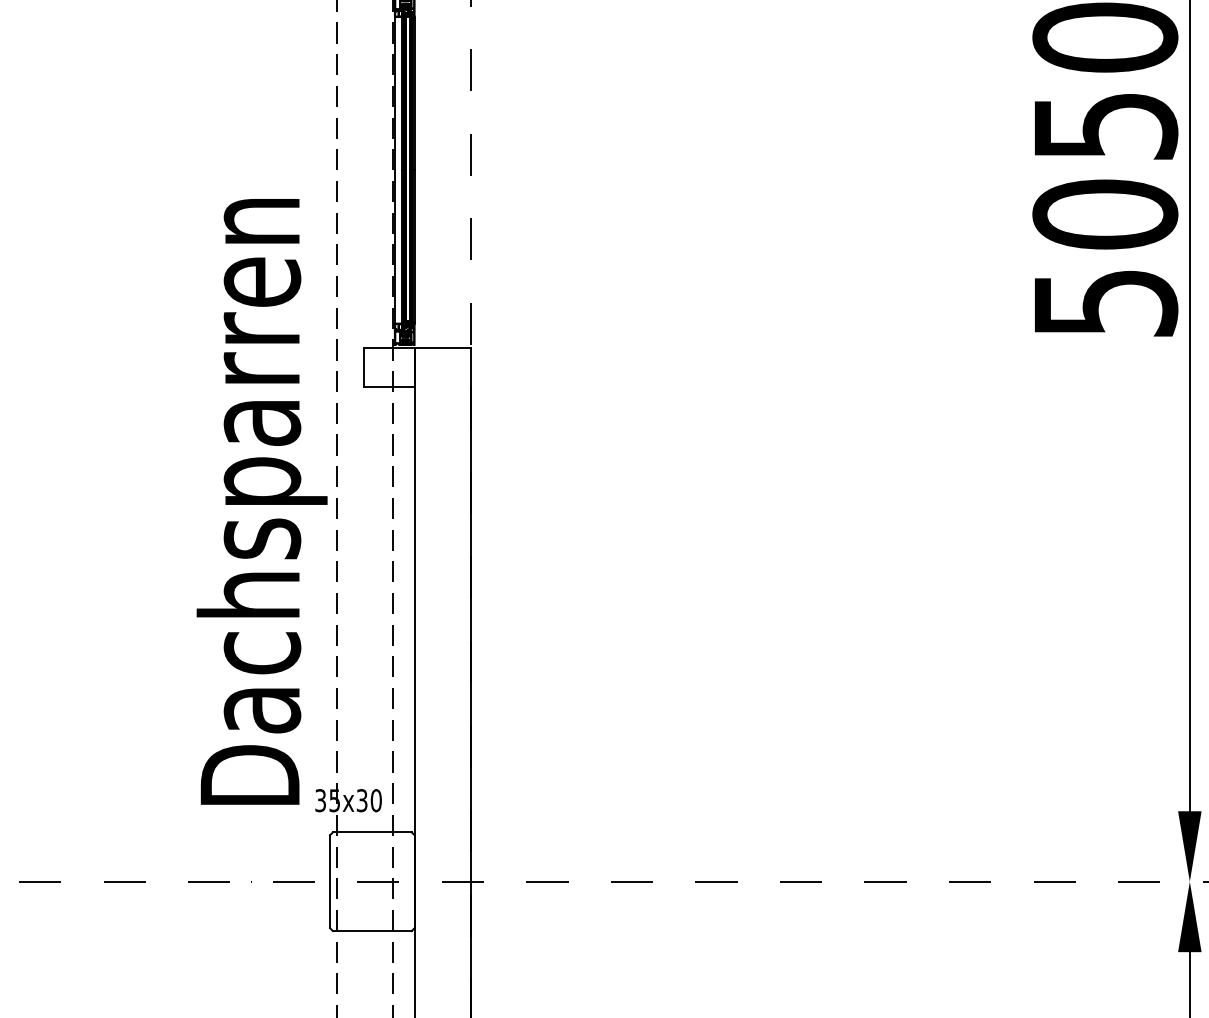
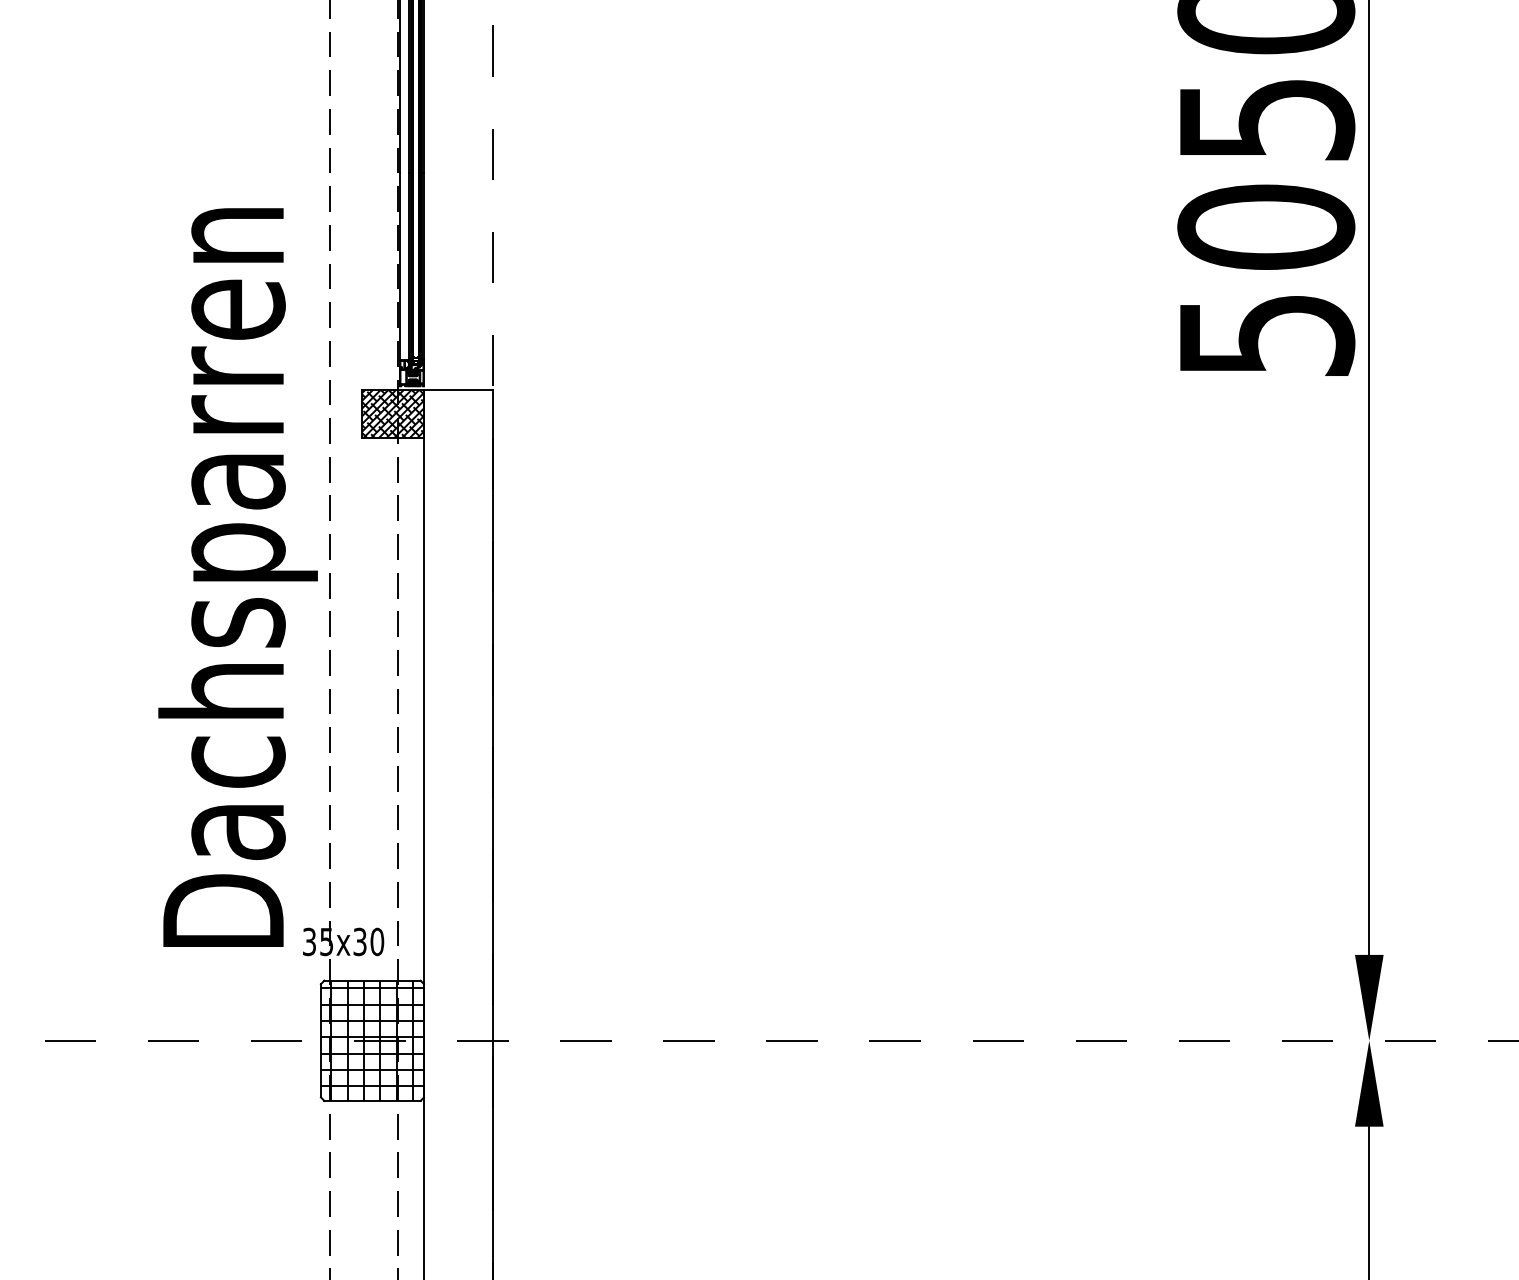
hatch: (388, 367) -> (392, 413), added
hatch: (372, 881) -> (372, 1040), added

